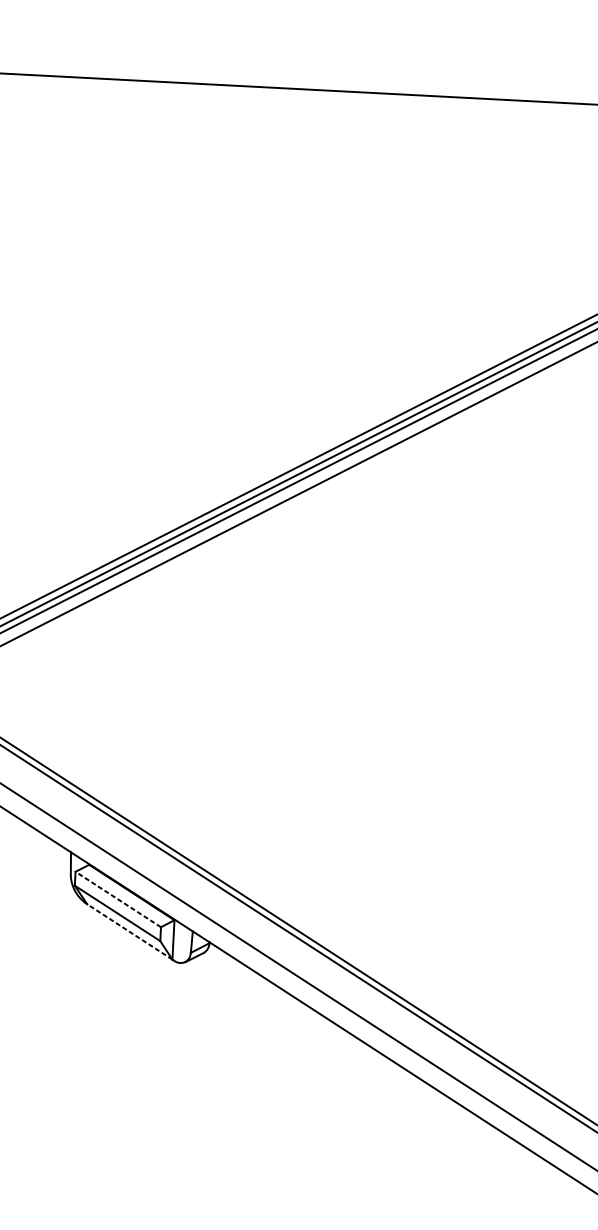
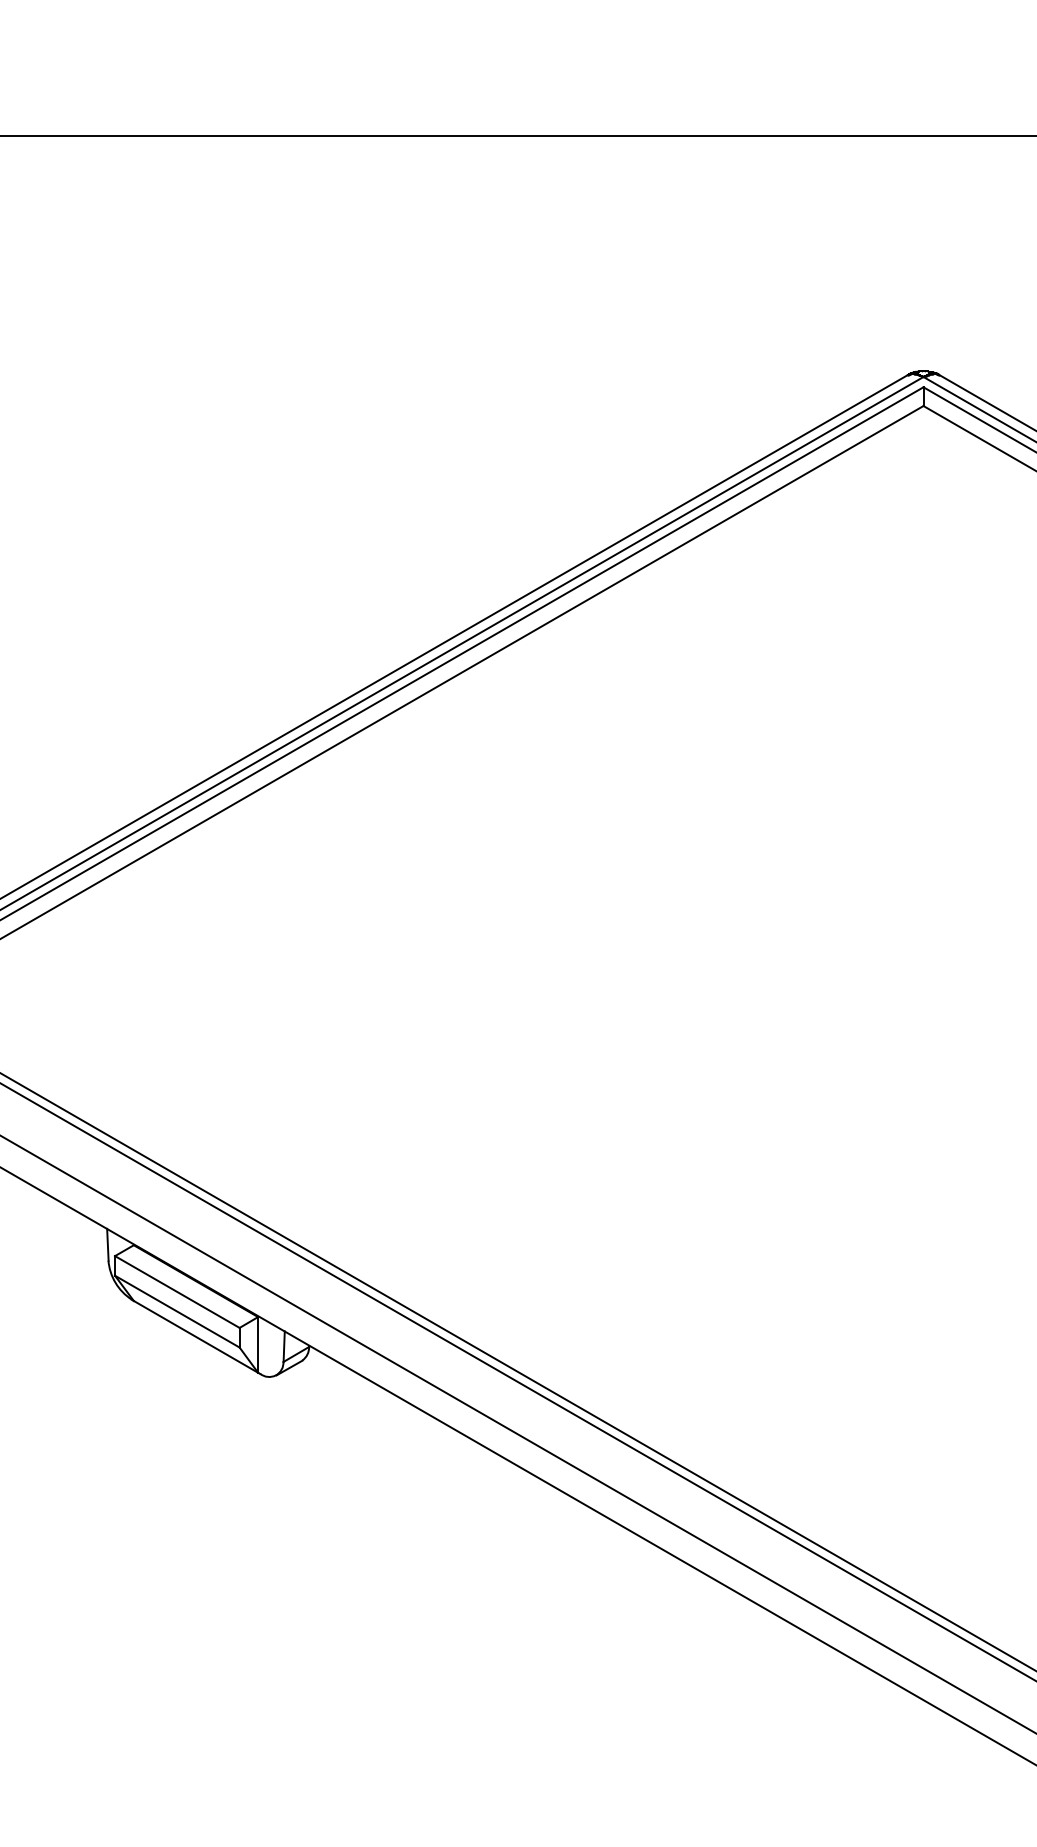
line: (118, 899) -> (177, 1292), dashed -> solid
line: (129, 931) -> (195, 1336), dashed -> solid

